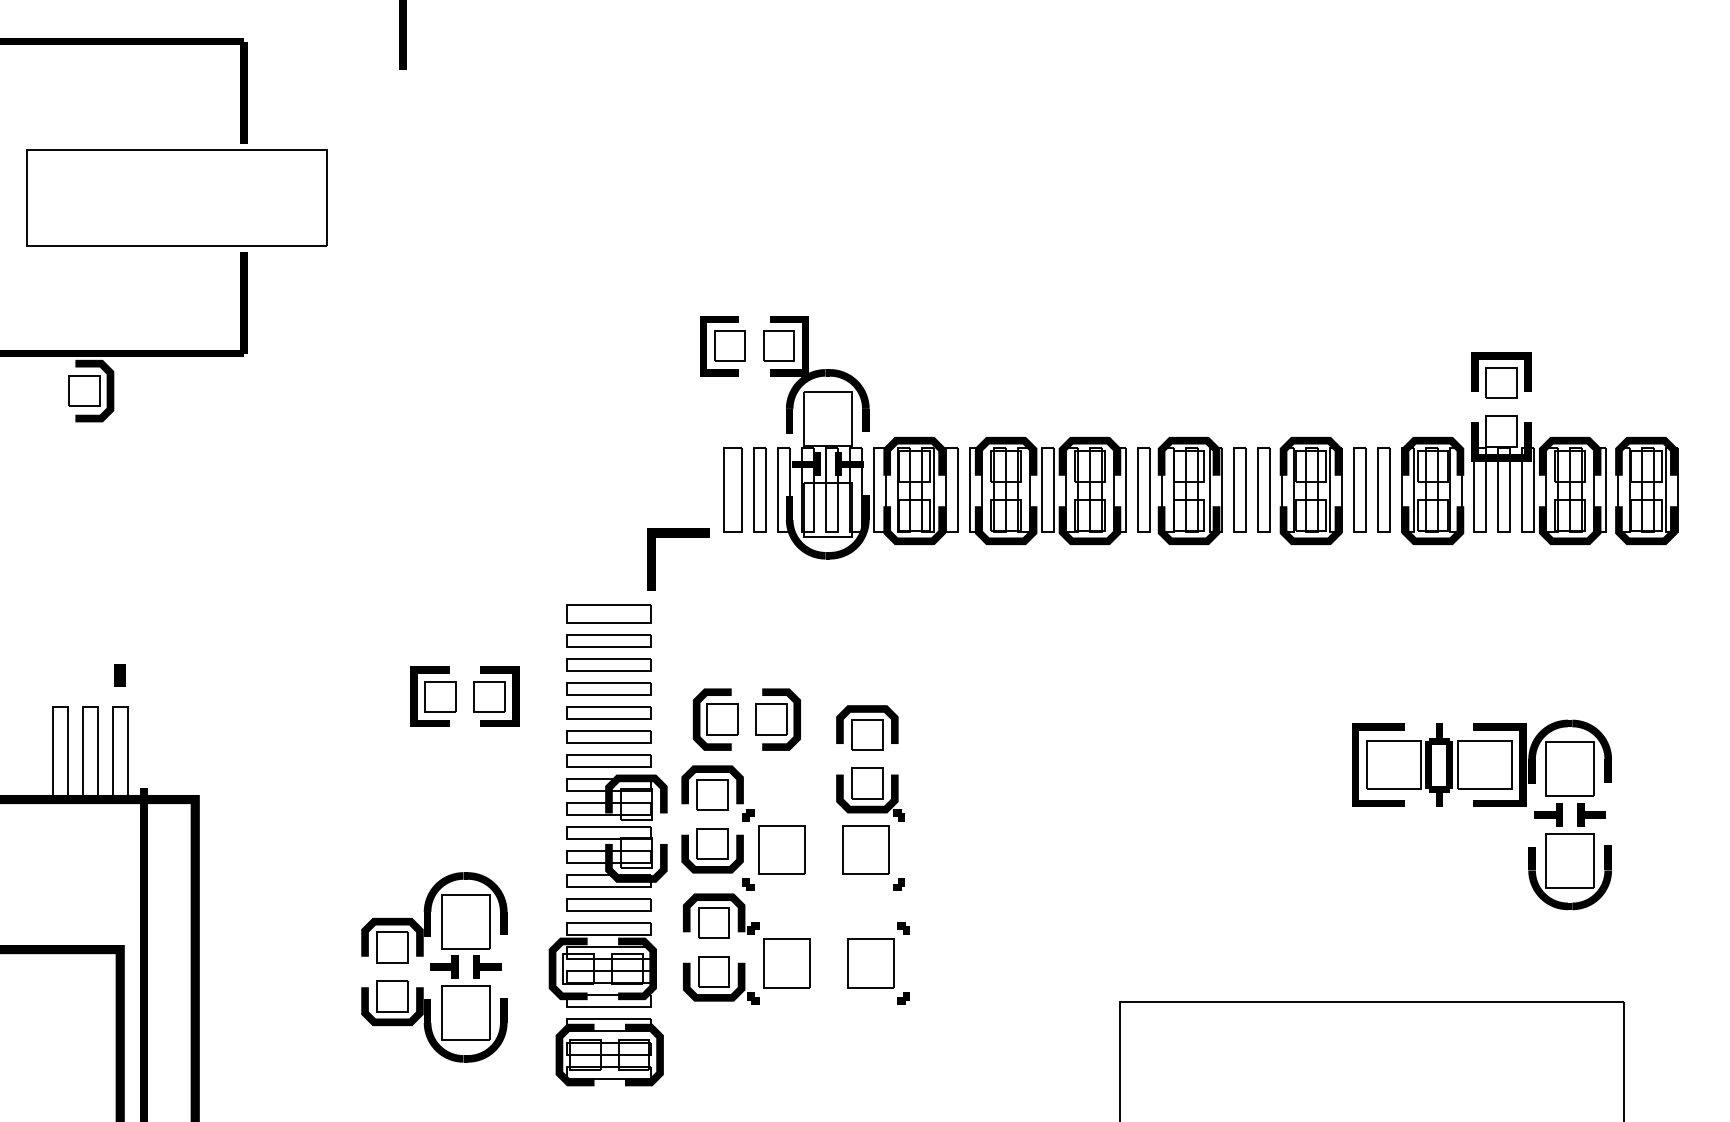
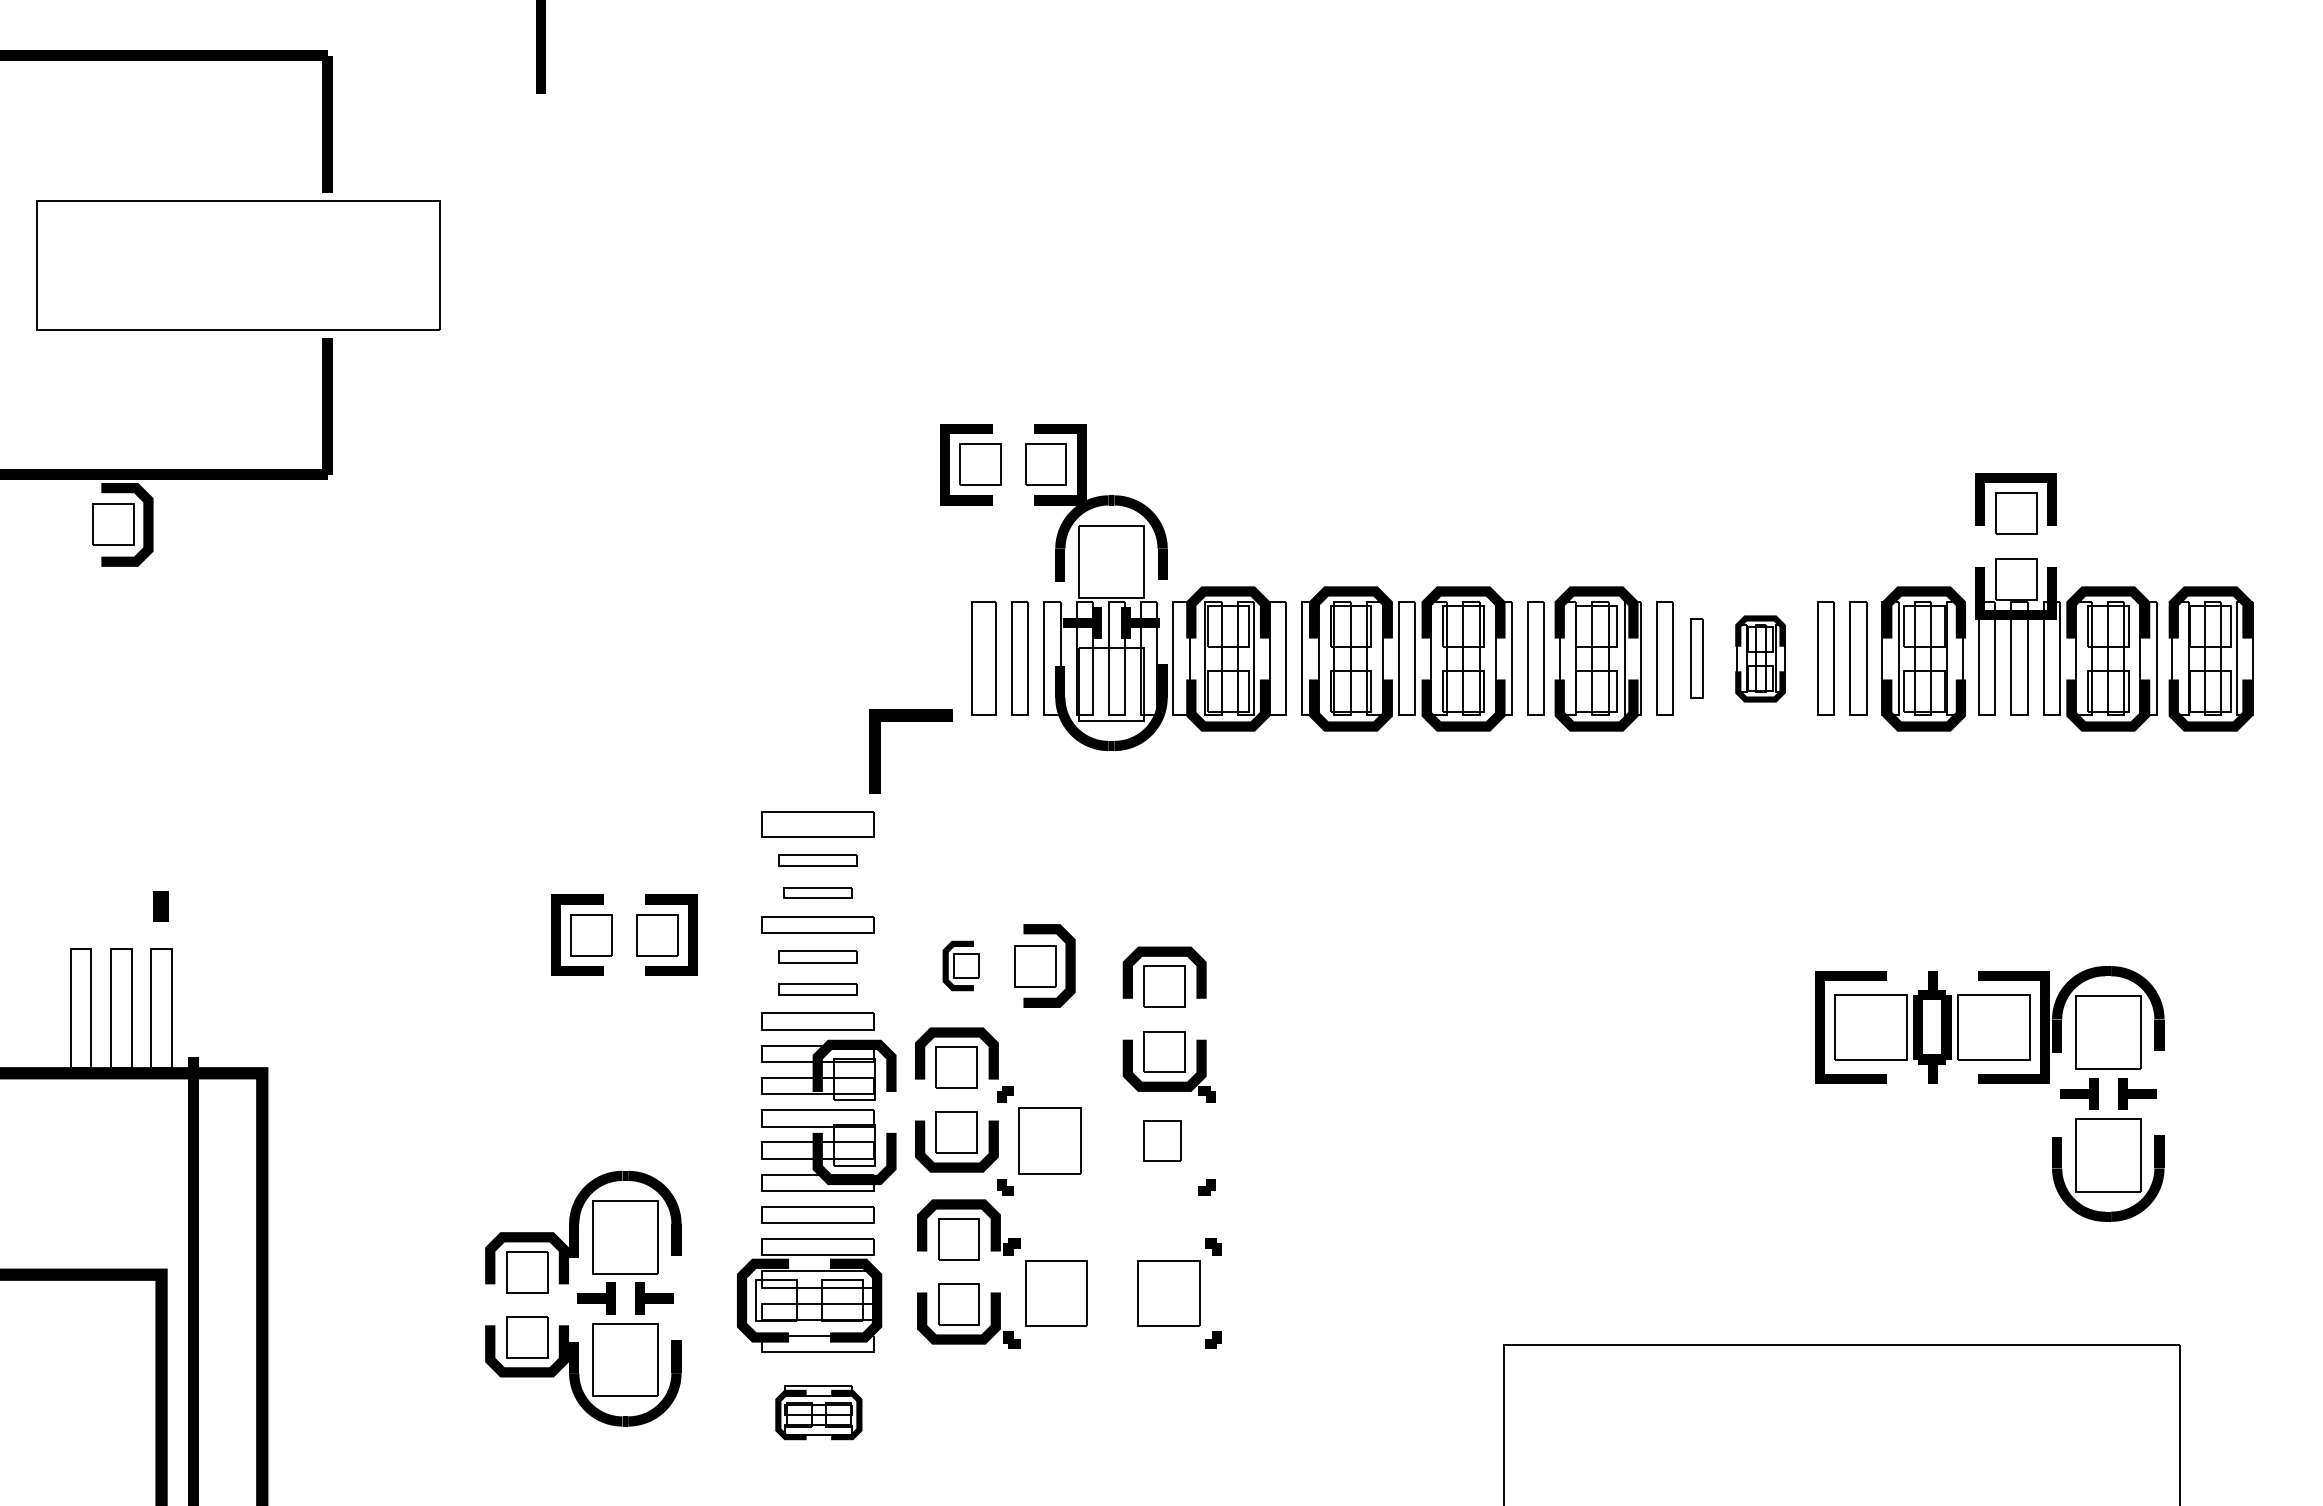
part: (1263, 490) -> (1696, 658), size x0.7
part: (1311, 490) -> (1760, 658), size x0.6
part: (608, 641) -> (817, 860), size x0.7
part: (608, 664) -> (817, 892), size x0.6
part: (608, 712) -> (817, 956), size x0.7
part: (715, 719) -> (960, 965), size x0.6
part: (608, 737) -> (817, 989), size x0.7
part: (865, 849) -> (1162, 1140), size x0.6
part: (609, 1052) -> (818, 1412), size x0.6

